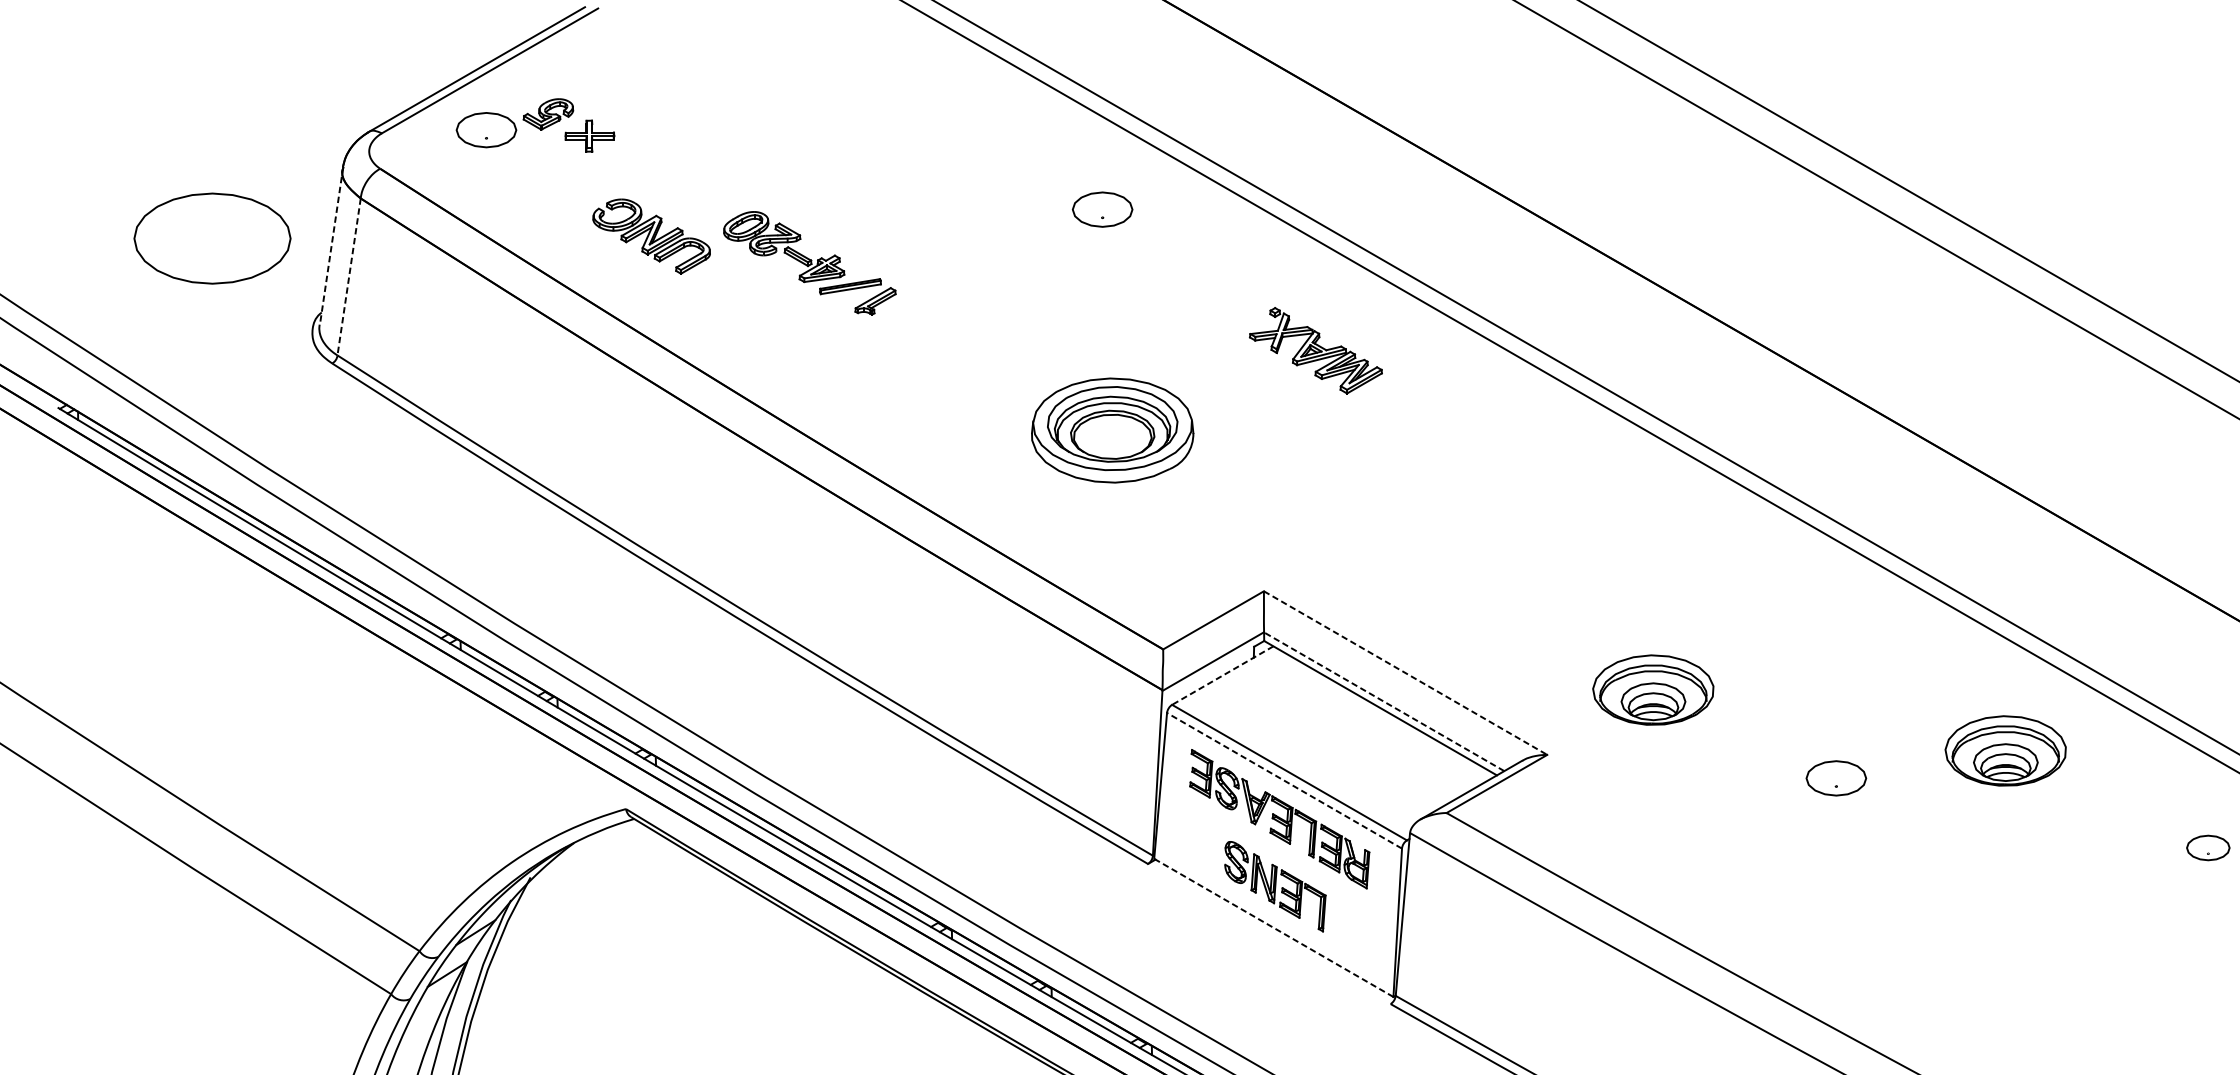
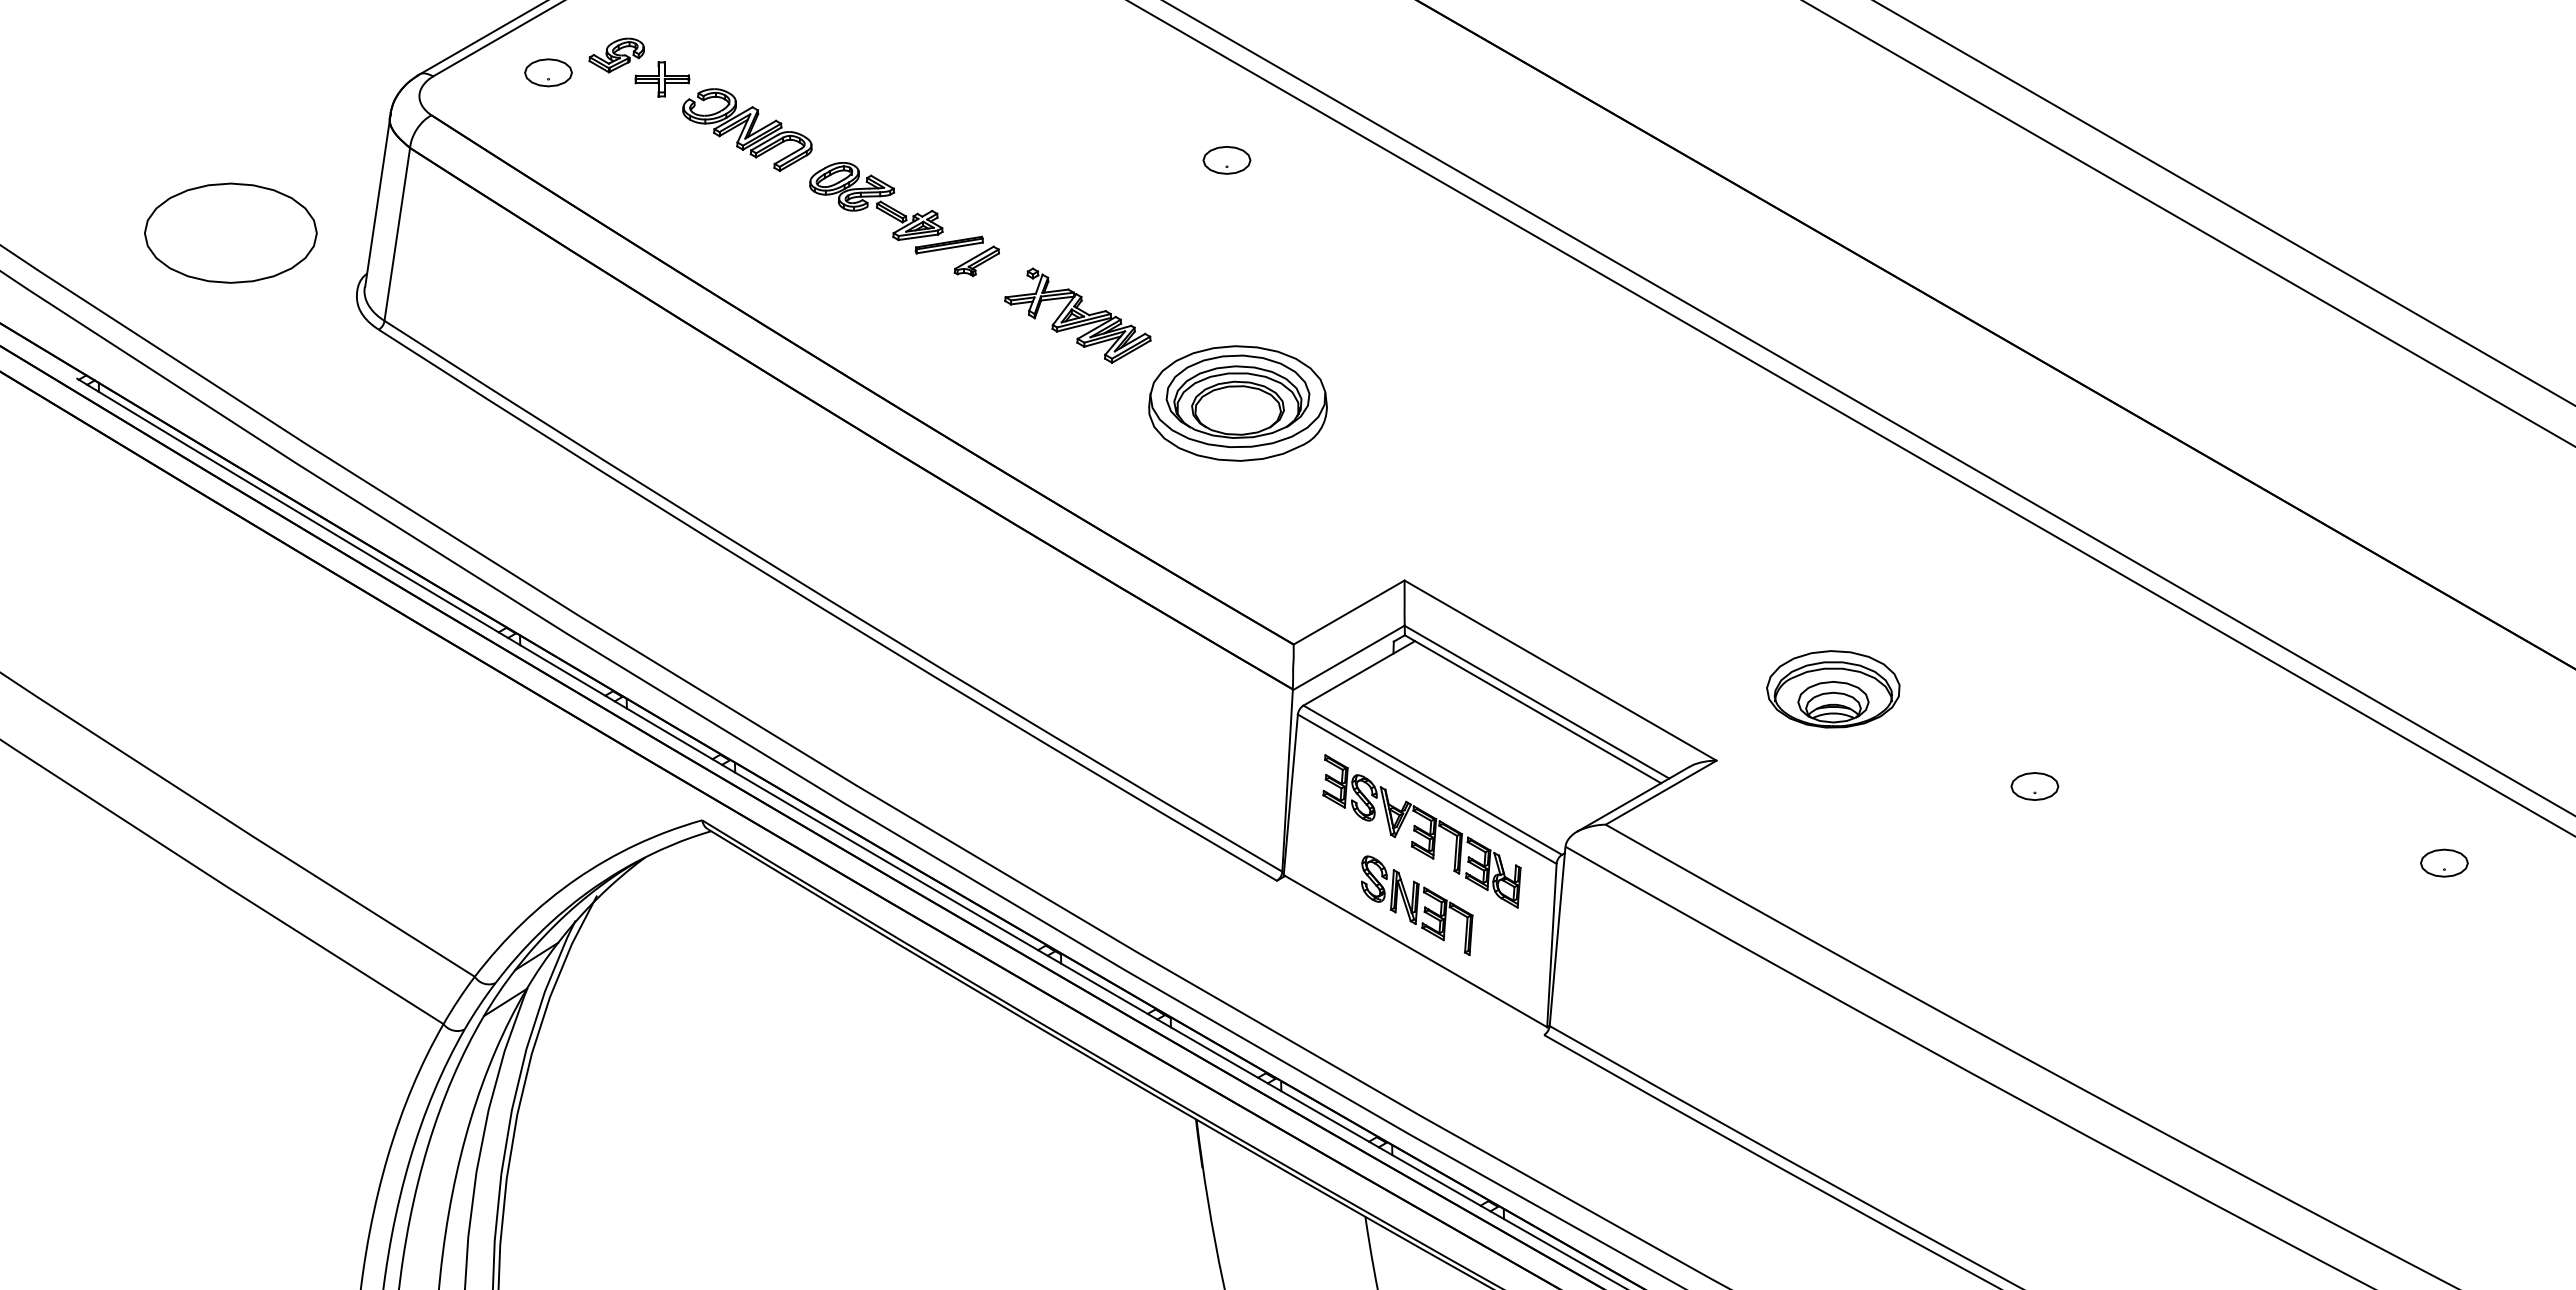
part: (486, 129) -> (548, 72), size x0.71
part: (1102, 209) -> (1226, 160), size x0.71
part: (651, 236) -> (747, 129), moved
part: (212, 237) -> (230, 232), moved
line: (332, 246) -> (378, 200), dashed -> solid
line: (349, 277) -> (397, 235), dashed -> solid
part: (1315, 350) -> (1077, 315), moved
line: (1406, 672) -> (1561, 670), dashed -> solid
line: (1222, 675) -> (1358, 673), dashed -> solid
line: (1384, 702) -> (1537, 702), dashed -> solid
part: (2005, 751) -> (2221, 756), removed
part: (1836, 778) -> (2034, 786), size x0.71
line: (1283, 780) -> (1426, 788), dashed -> solid
line: (1273, 927) -> (1415, 950), dashed -> solid

